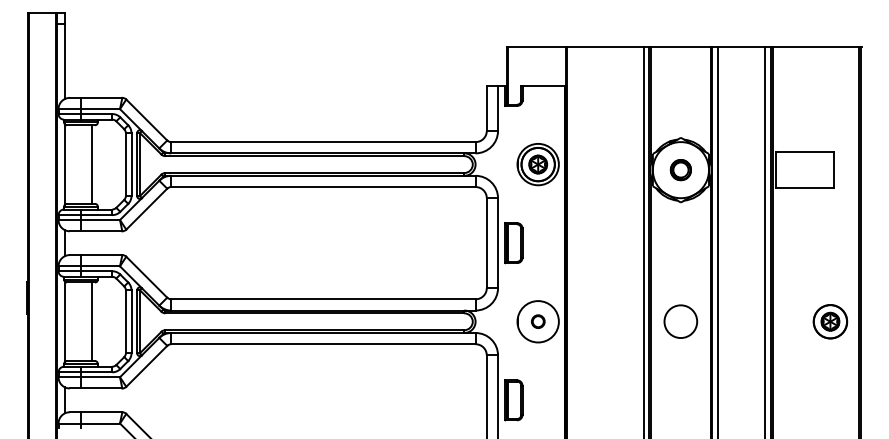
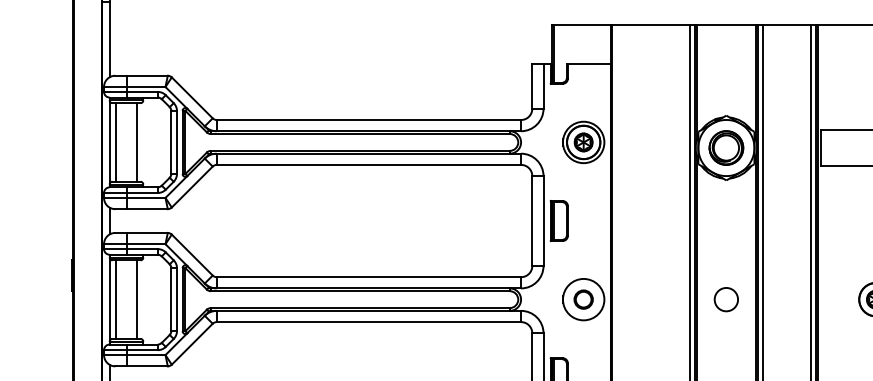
line: (70, 164) -> (115, 142), added
part: (680, 169) -> (725, 147), size x1.67
line: (70, 321) -> (115, 299), added
circle: (538, 321) -> (583, 299), size x1.43
circle: (680, 321) -> (725, 299), size x0.71

